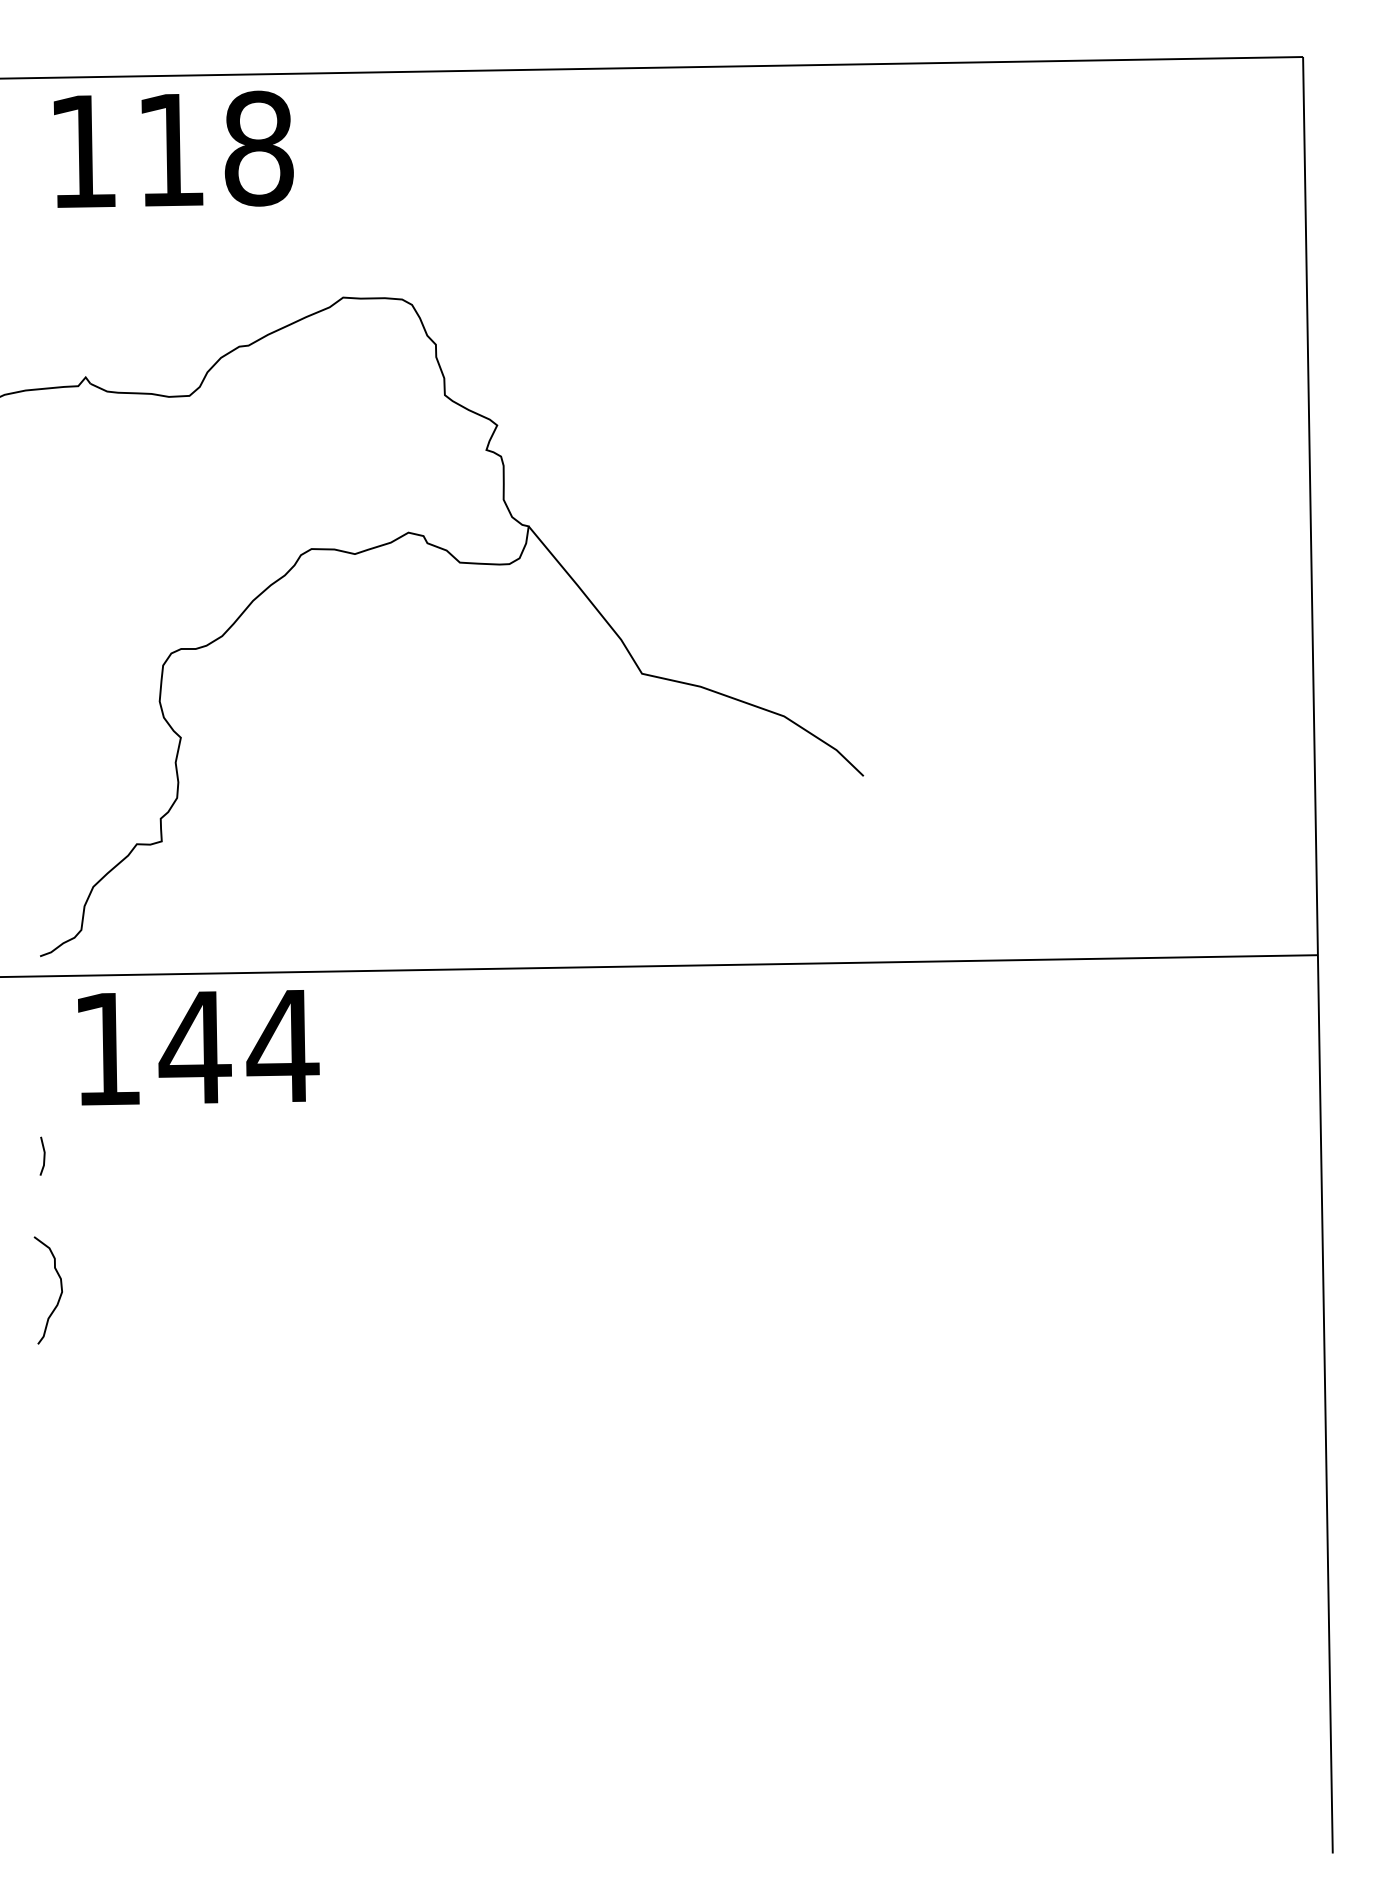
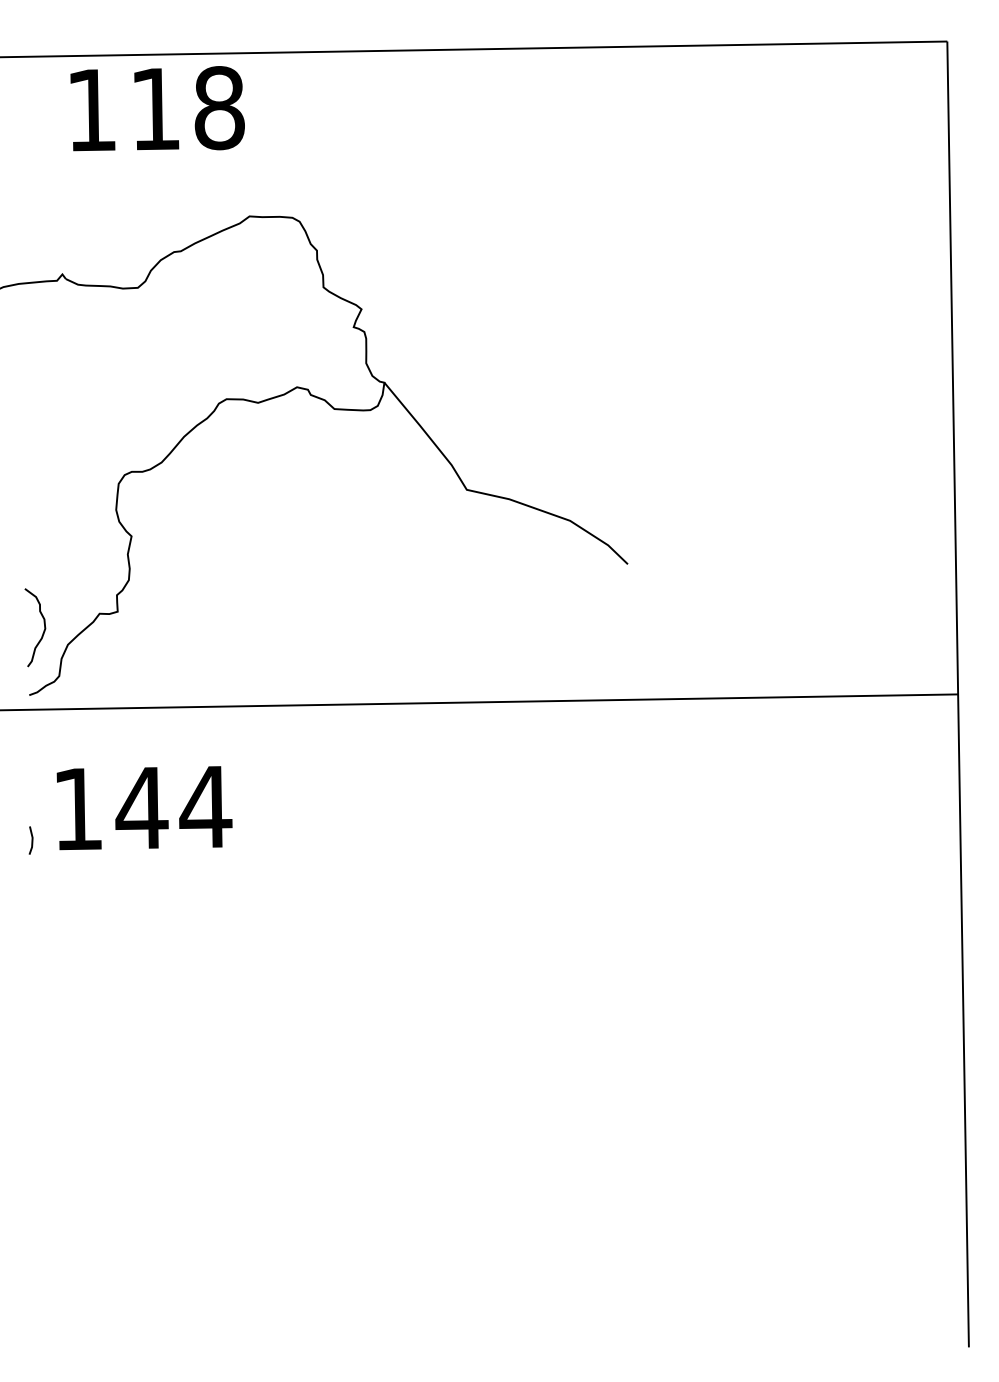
text: (173, 148) -> (157, 108), moved
text: (198, 1047) -> (144, 808), moved
curve: (59, 1295) -> (43, 631), moved

